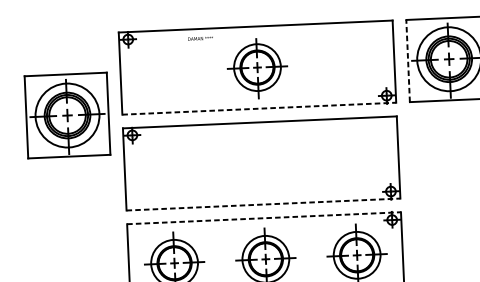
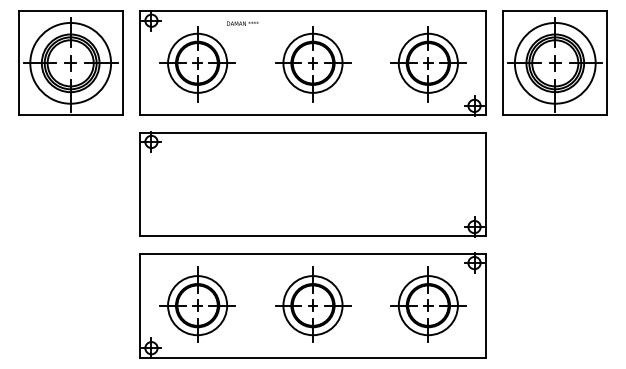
line: (408, 61) -> (503, 63), dashed -> solid
part: (348, 64) -> (428, 64), added
part: (166, 72) -> (197, 64), added
line: (259, 108) -> (313, 115), dashed -> solid
part: (67, 114) -> (70, 62), moved
line: (263, 204) -> (313, 236), dashed -> solid
line: (264, 218) -> (313, 253), dashed -> solid

